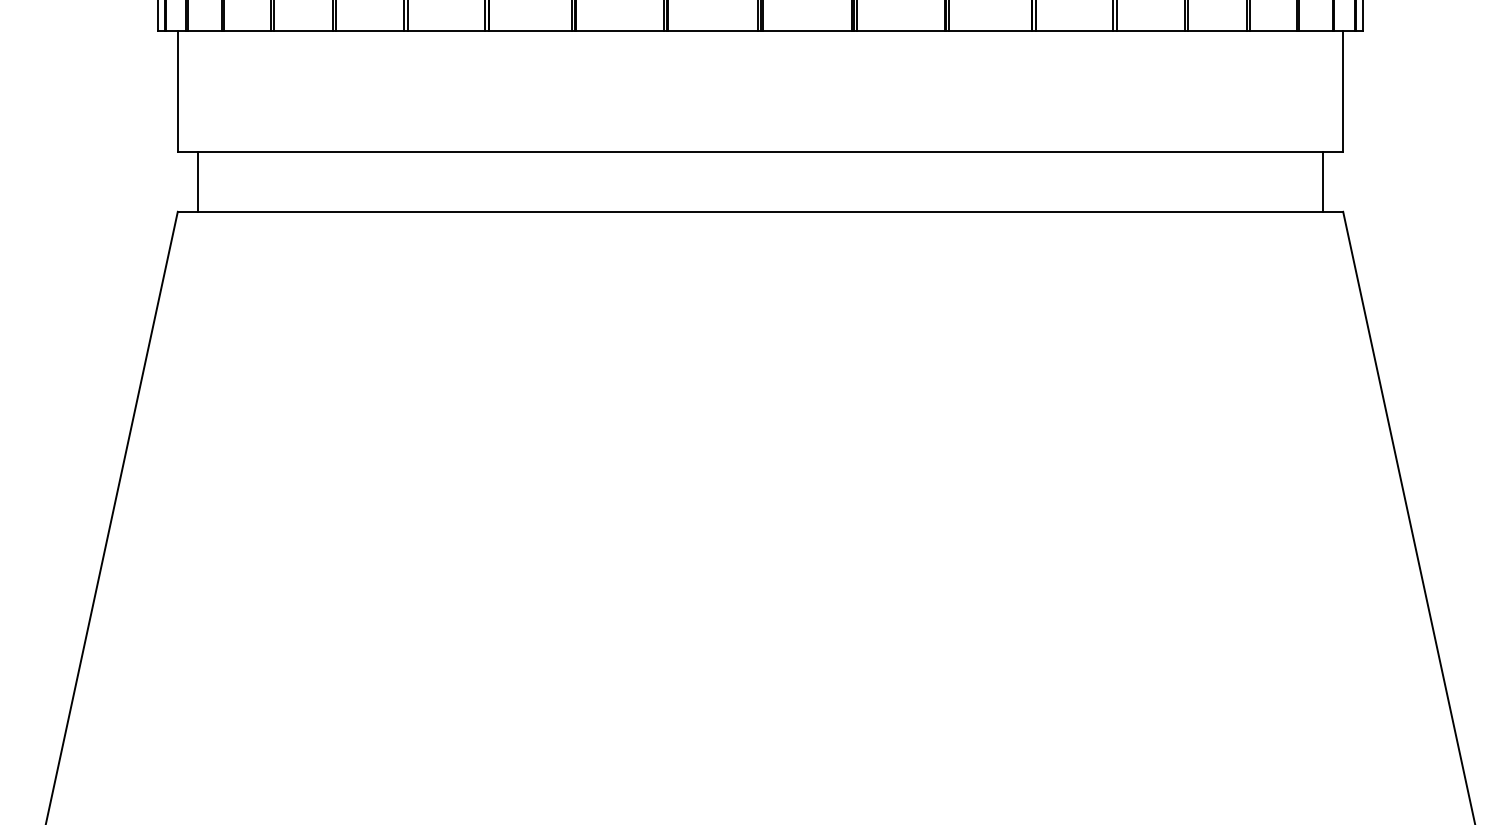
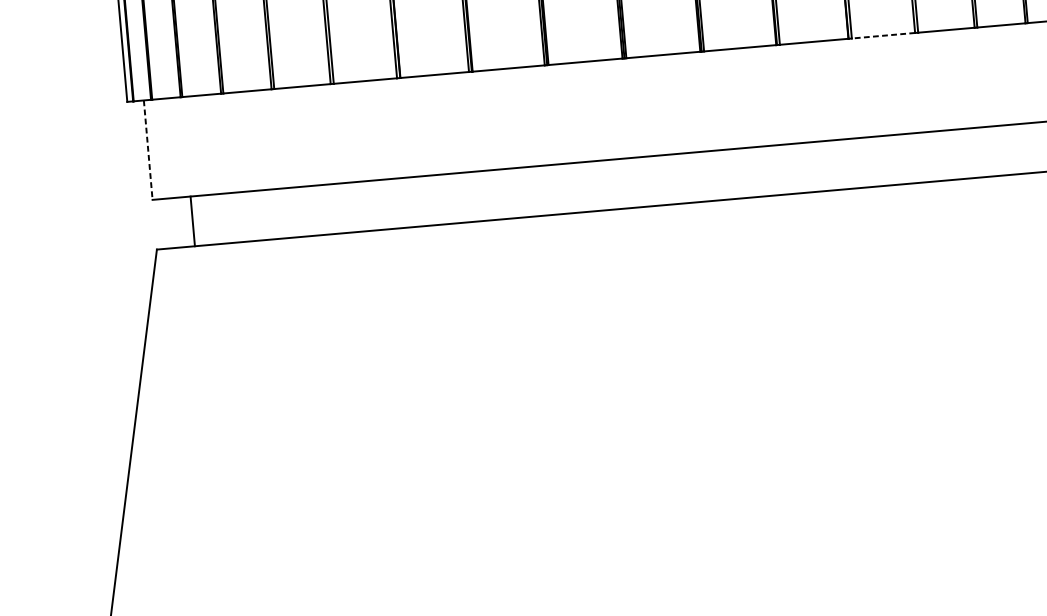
line: (1074, 31) -> (883, 36), solid -> dashed
line: (177, 91) -> (147, 150), solid -> dashed
line: (197, 181) -> (192, 221), moved

